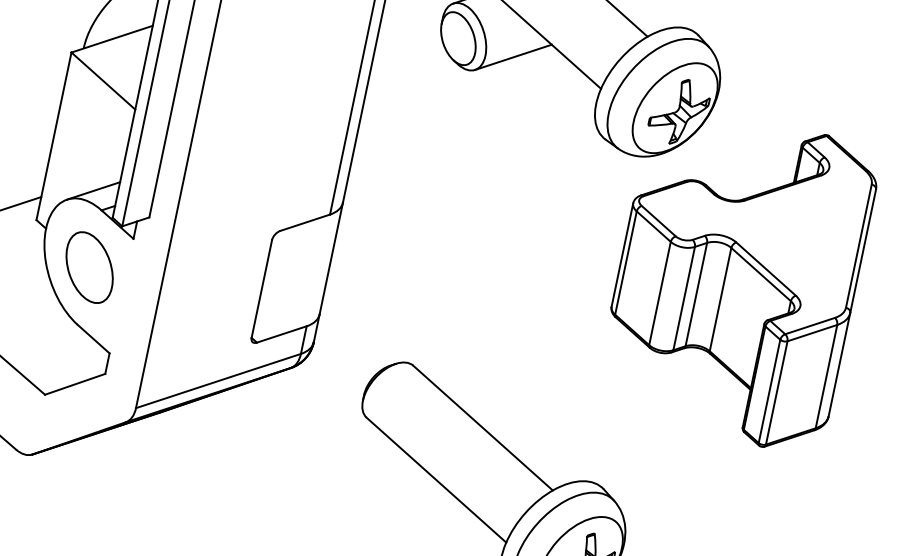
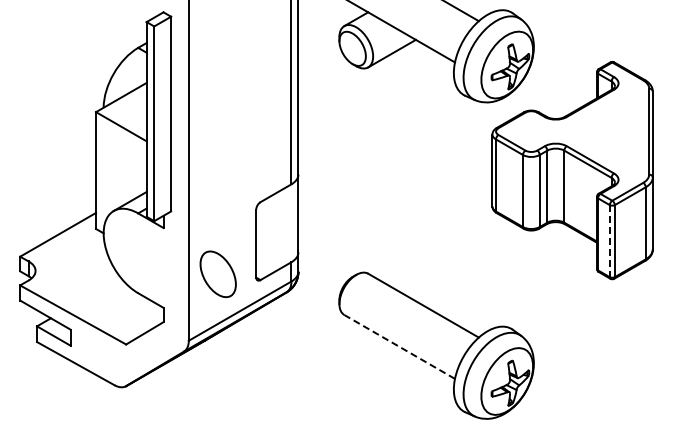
part: (88, 267) -> (217, 274), moved
line: (768, 391) -> (609, 241), solid -> dashed
line: (436, 479) -> (399, 346), solid -> dashed

